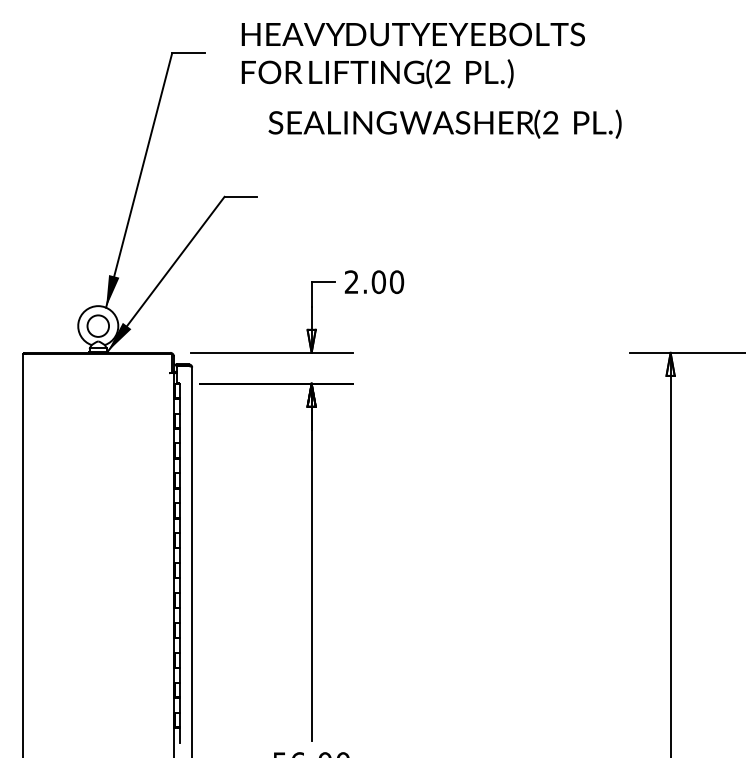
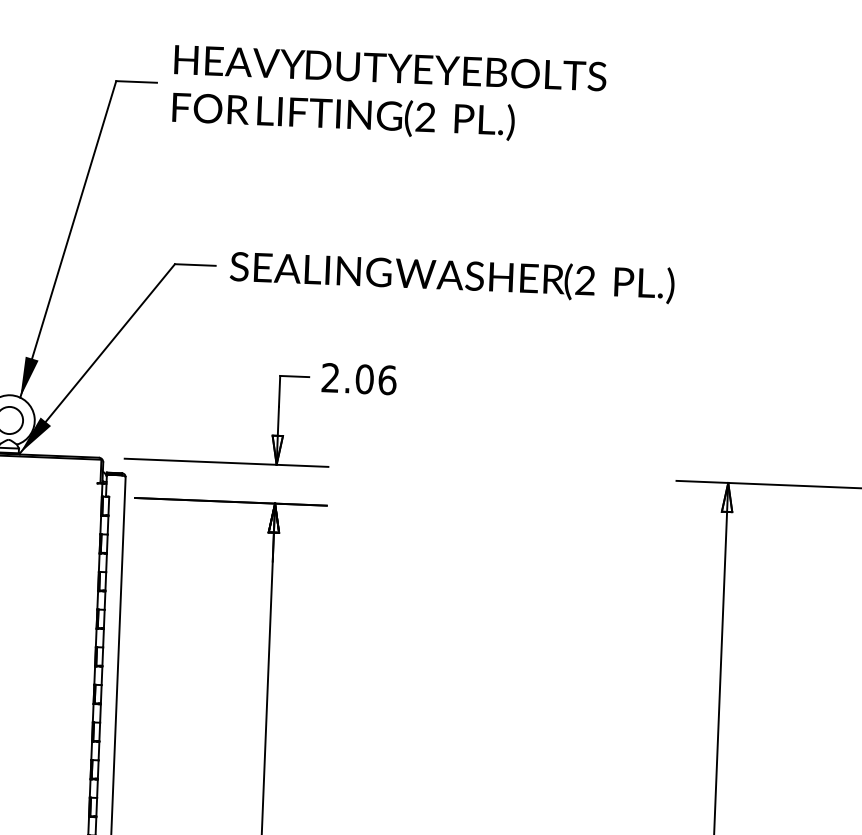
text: (412, 55) -> (388, 94), moved
text: (444, 123) -> (451, 276), moved
text: (396, 281) -> (386, 379), 2.00 -> 2.06

